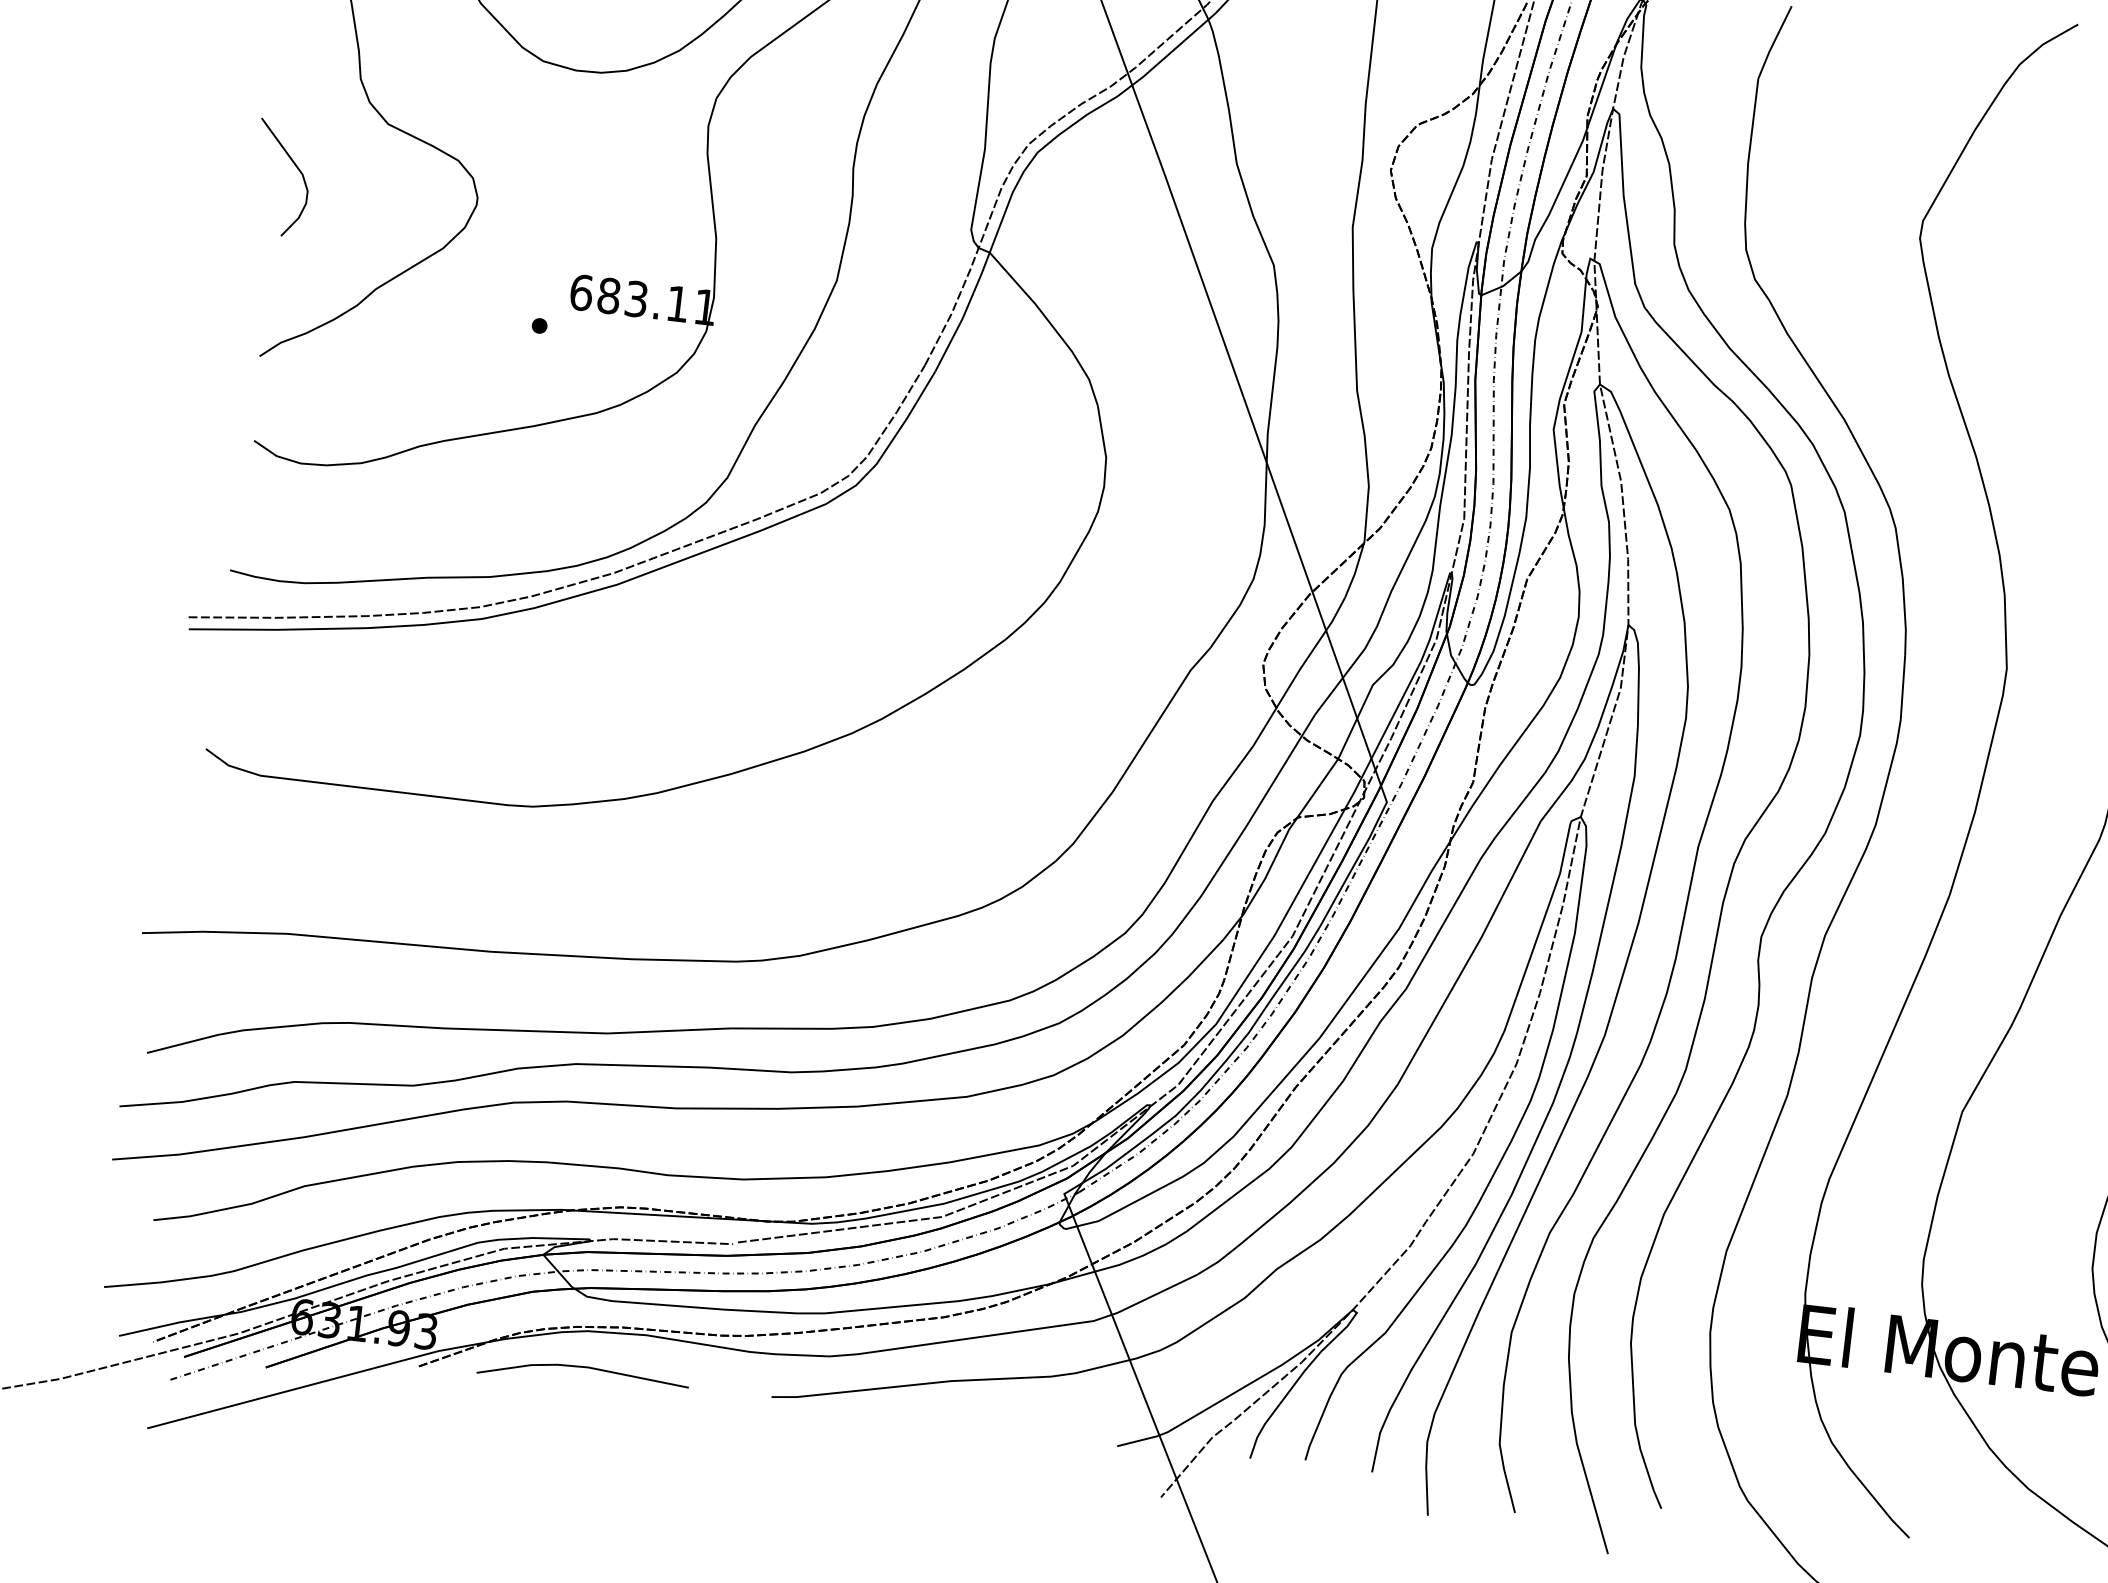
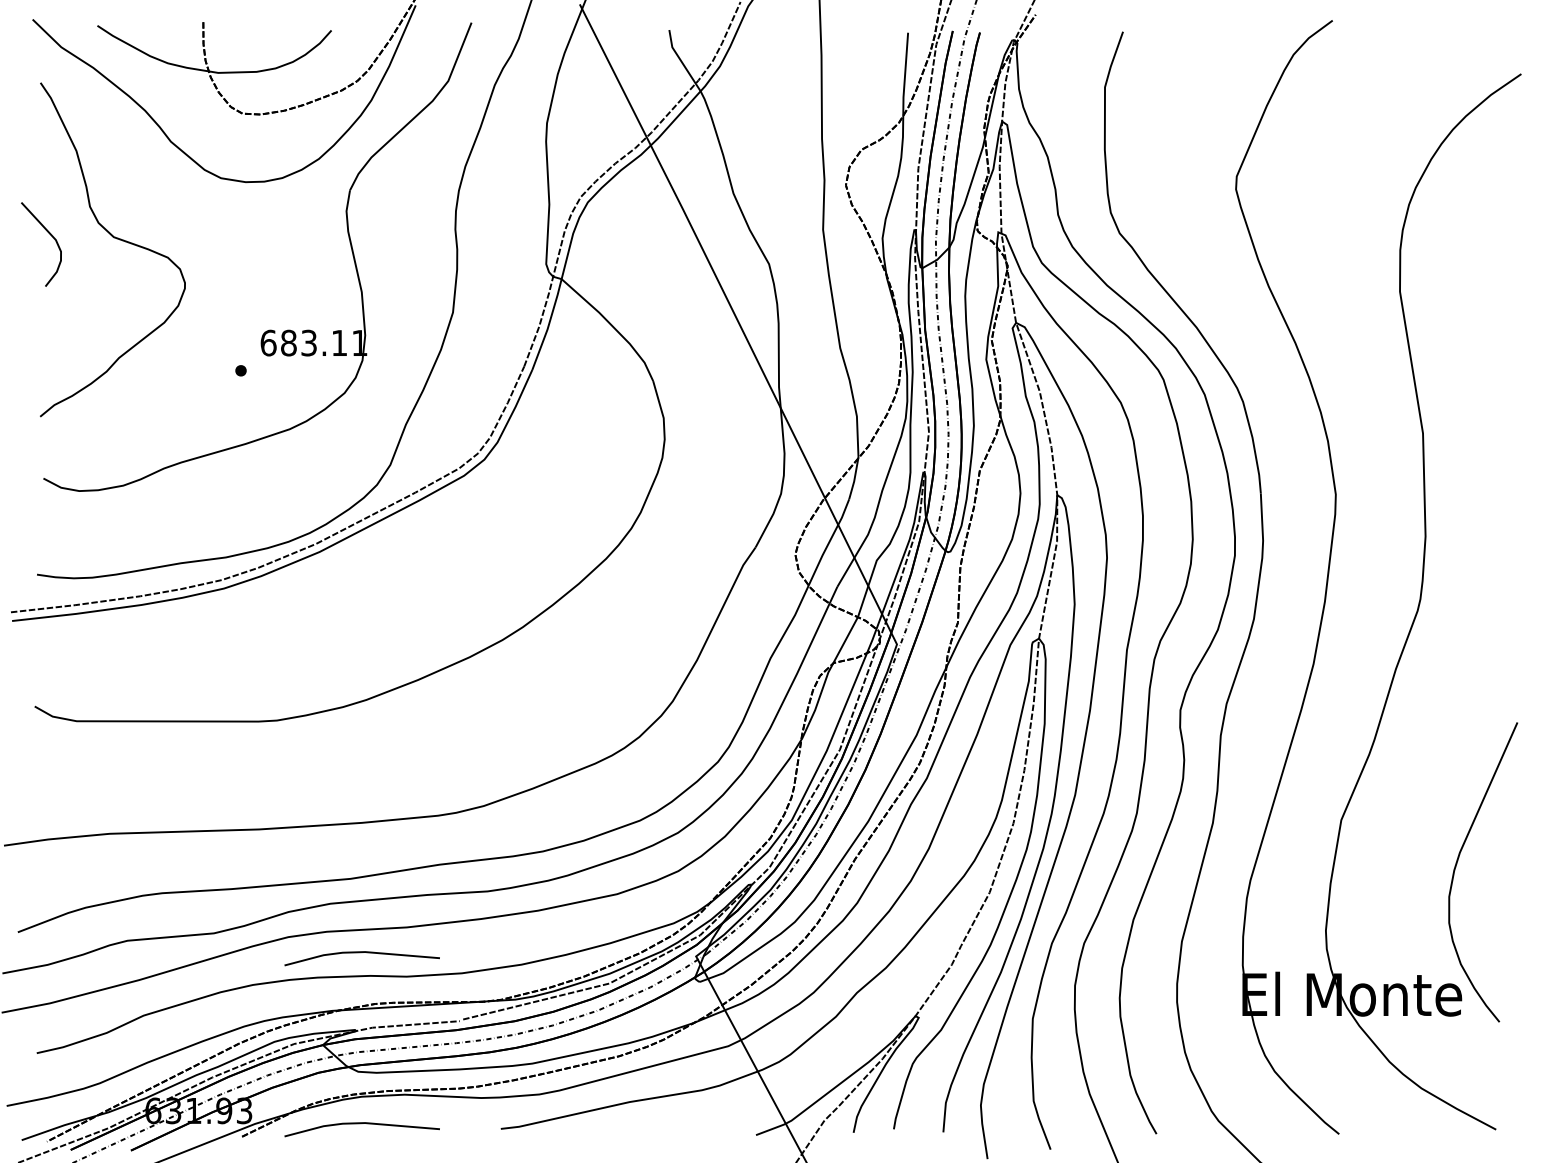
curve: (295, 167) -> (50, 235), moved
line: (610, 1136) -> (361, 953), added

